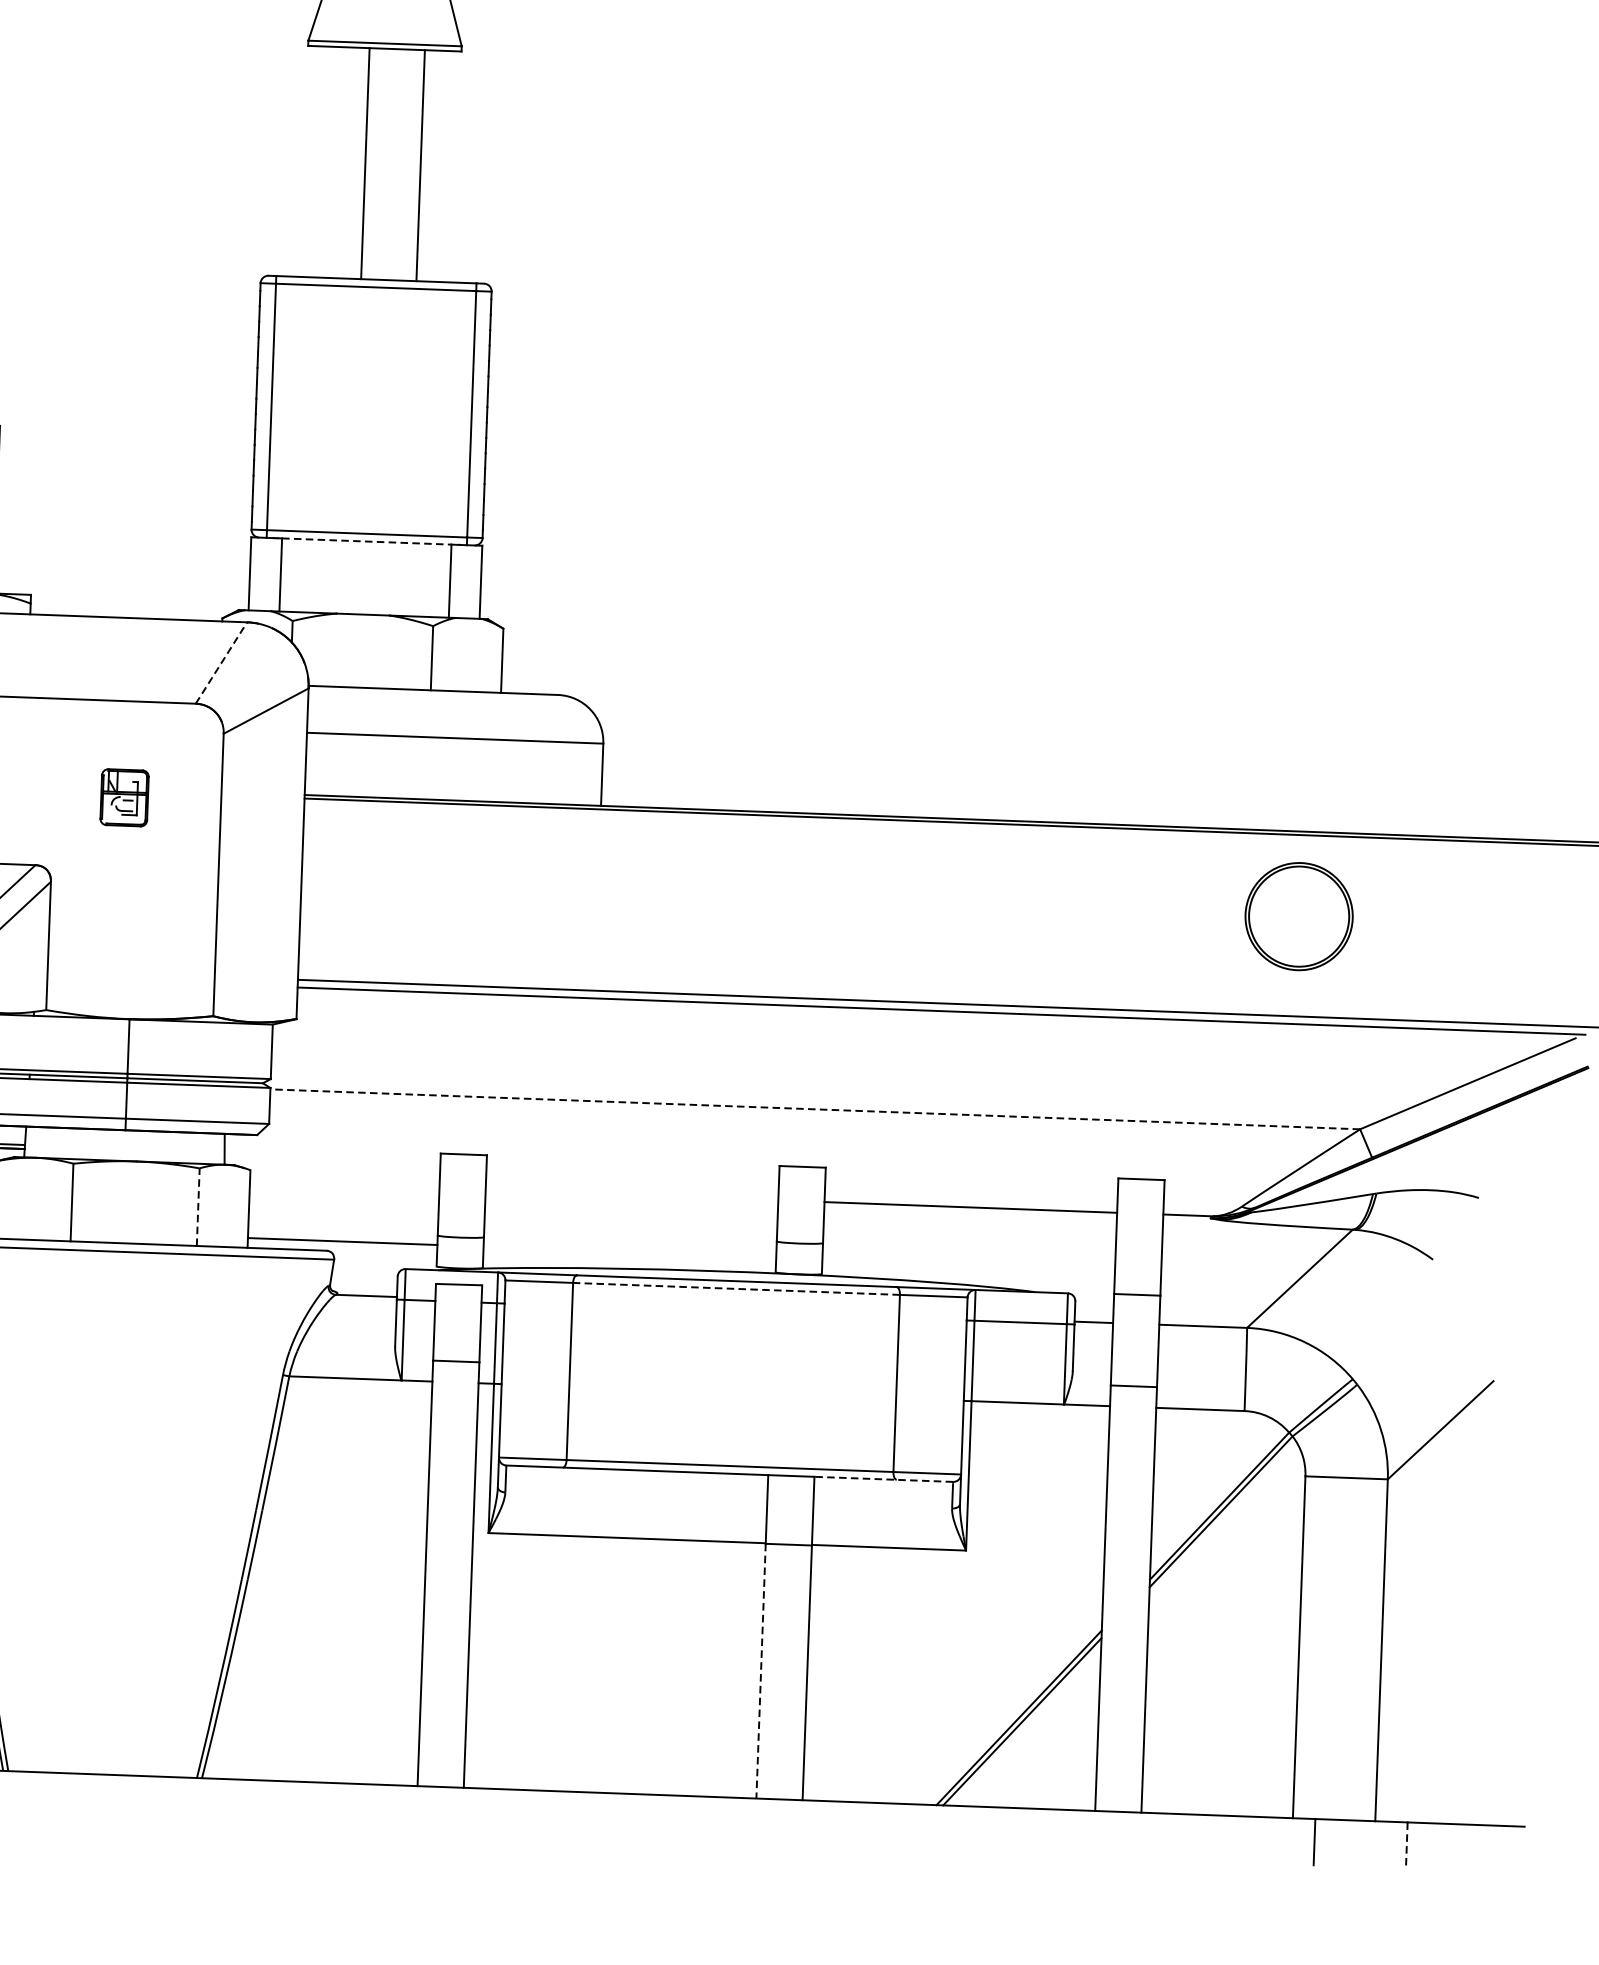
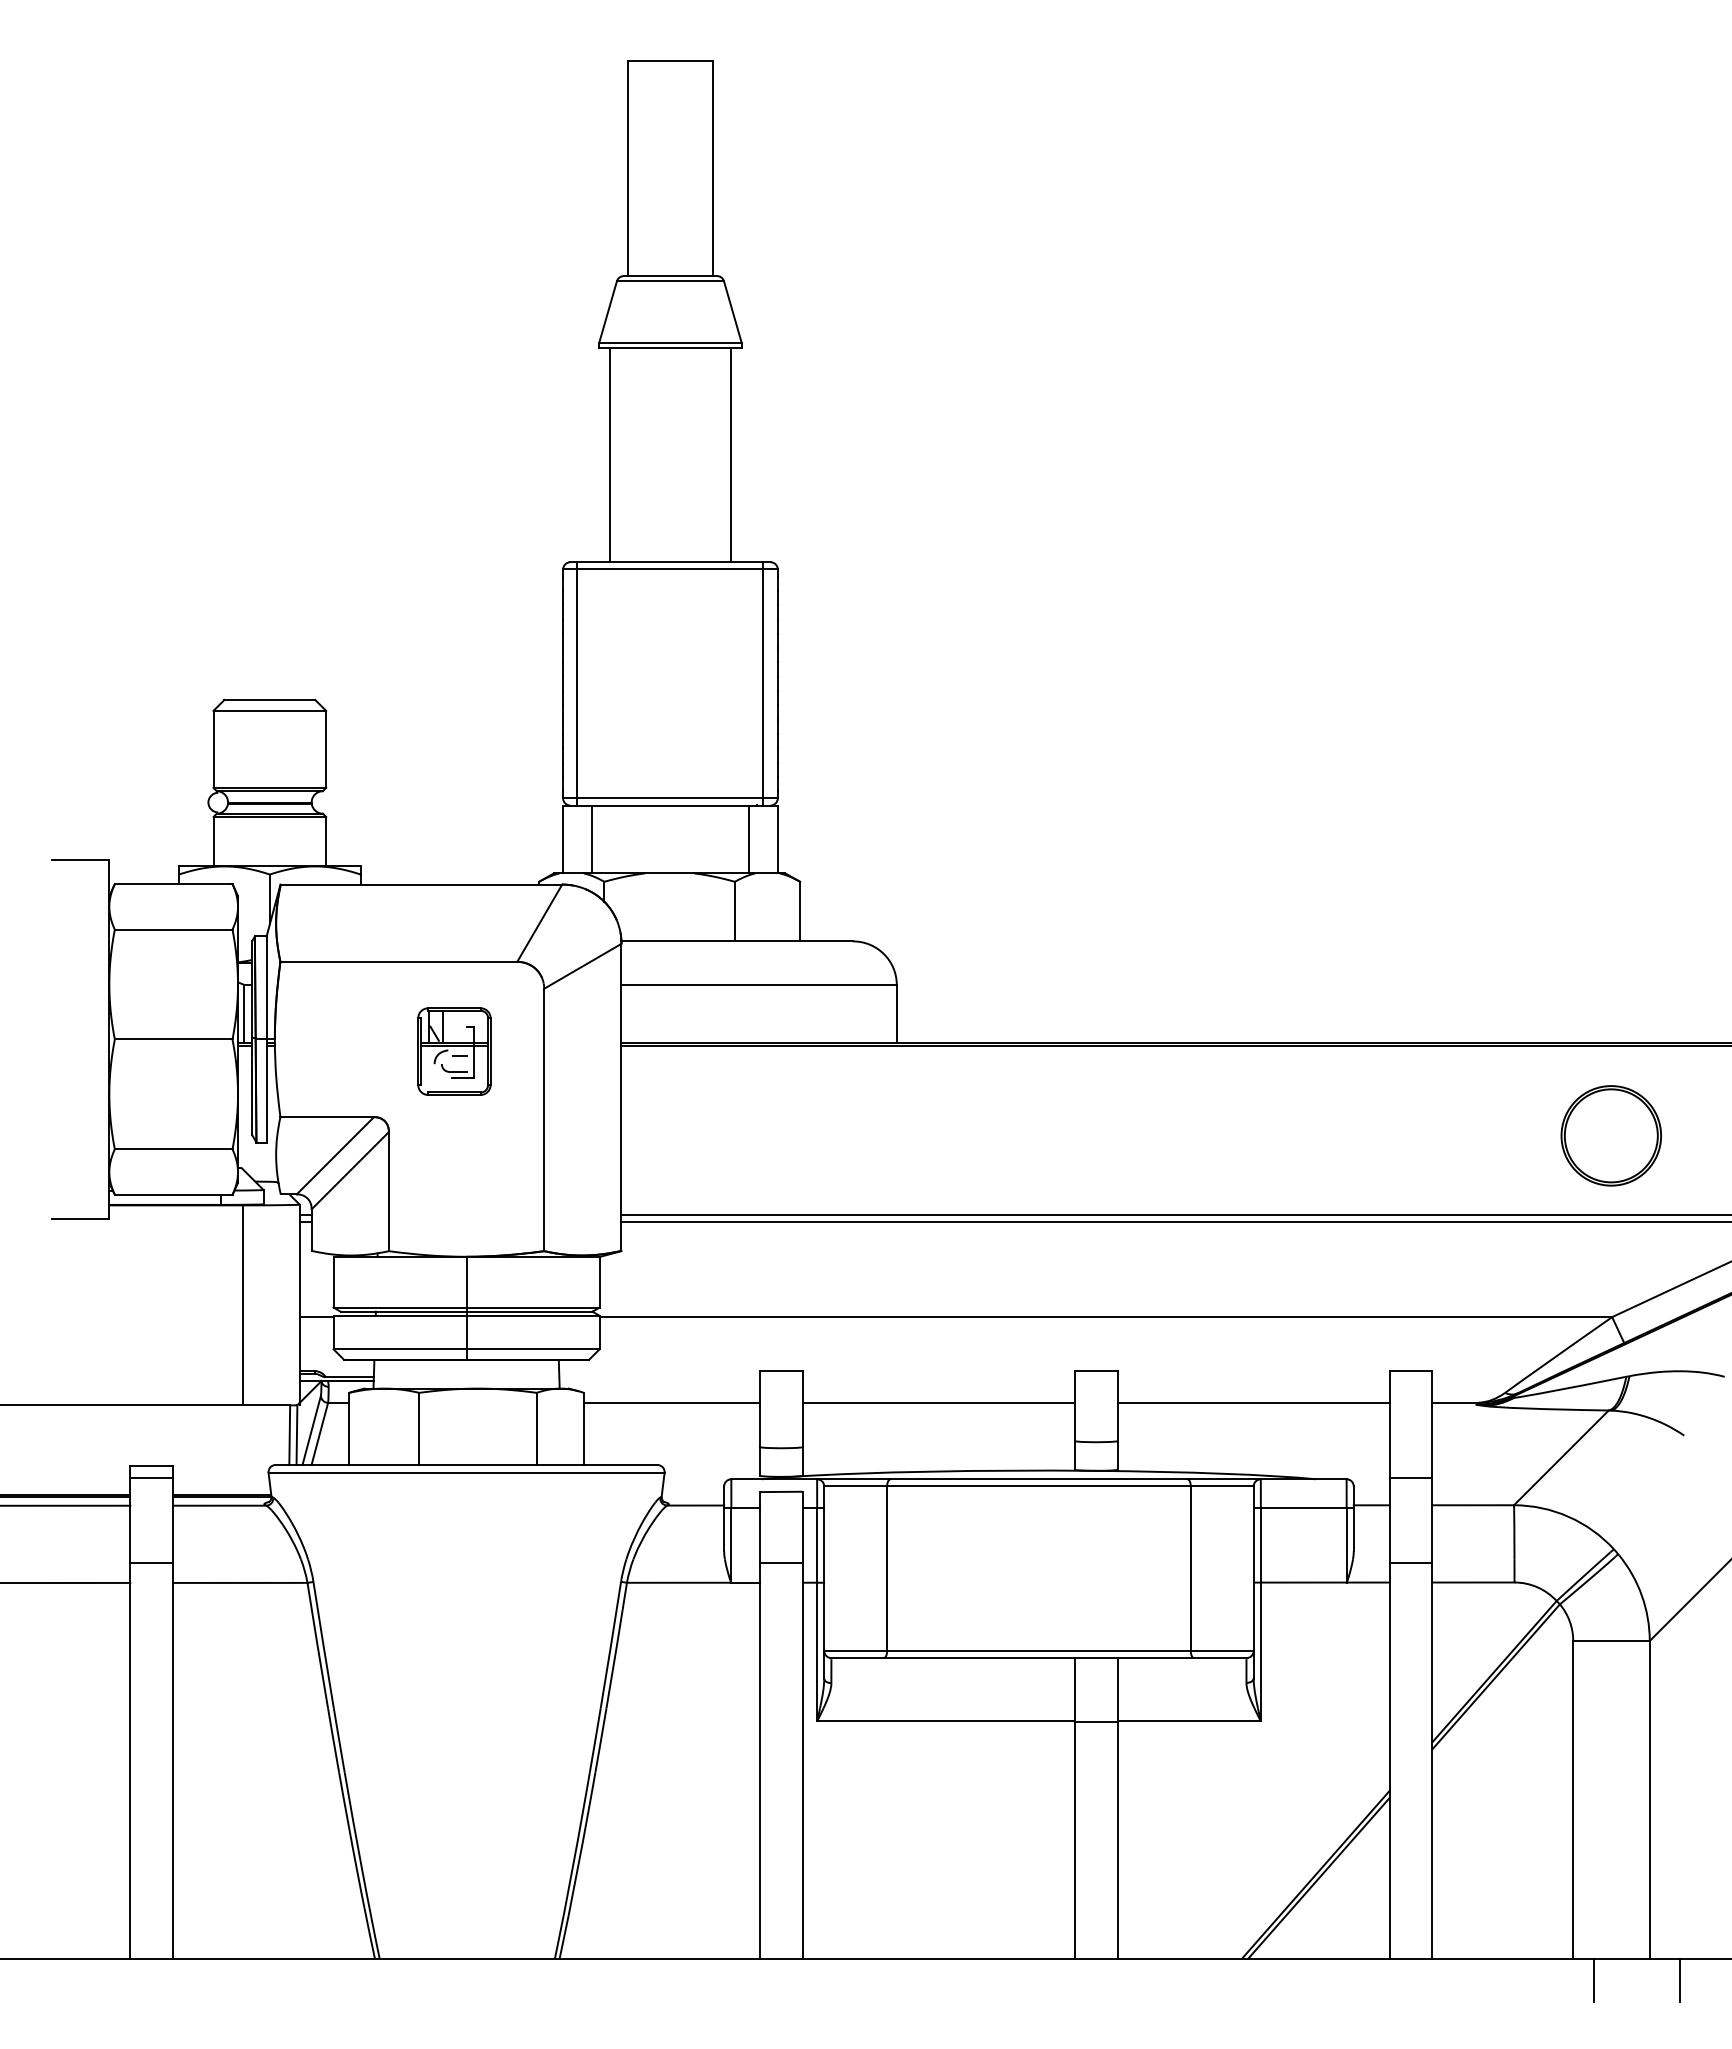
line: (365, 163) -> (731, 454), moved
line: (420, 165) -> (609, 454), moved
line: (366, 541) -> (670, 805), dashed -> solid
line: (221, 663) -> (539, 923), dashed -> solid
part: (124, 797) -> (454, 1051), size x1.67
part: (1298, 916) -> (1610, 1135), moved
line: (814, 1109) -> (1105, 1317), dashed -> solid
line: (631, 1194) -> (938, 1402), added
line: (198, 1206) -> (536, 1428), dashed -> solid
line: (342, 1241) -> (671, 1402), moved
line: (736, 1288) -> (1038, 1486), dashed -> solid
line: (883, 1479) -> (1181, 1658), dashed -> solid
line: (760, 1671) -> (1074, 1840), dashed -> solid
line: (1406, 1845) -> (1679, 1980), dashed -> solid

